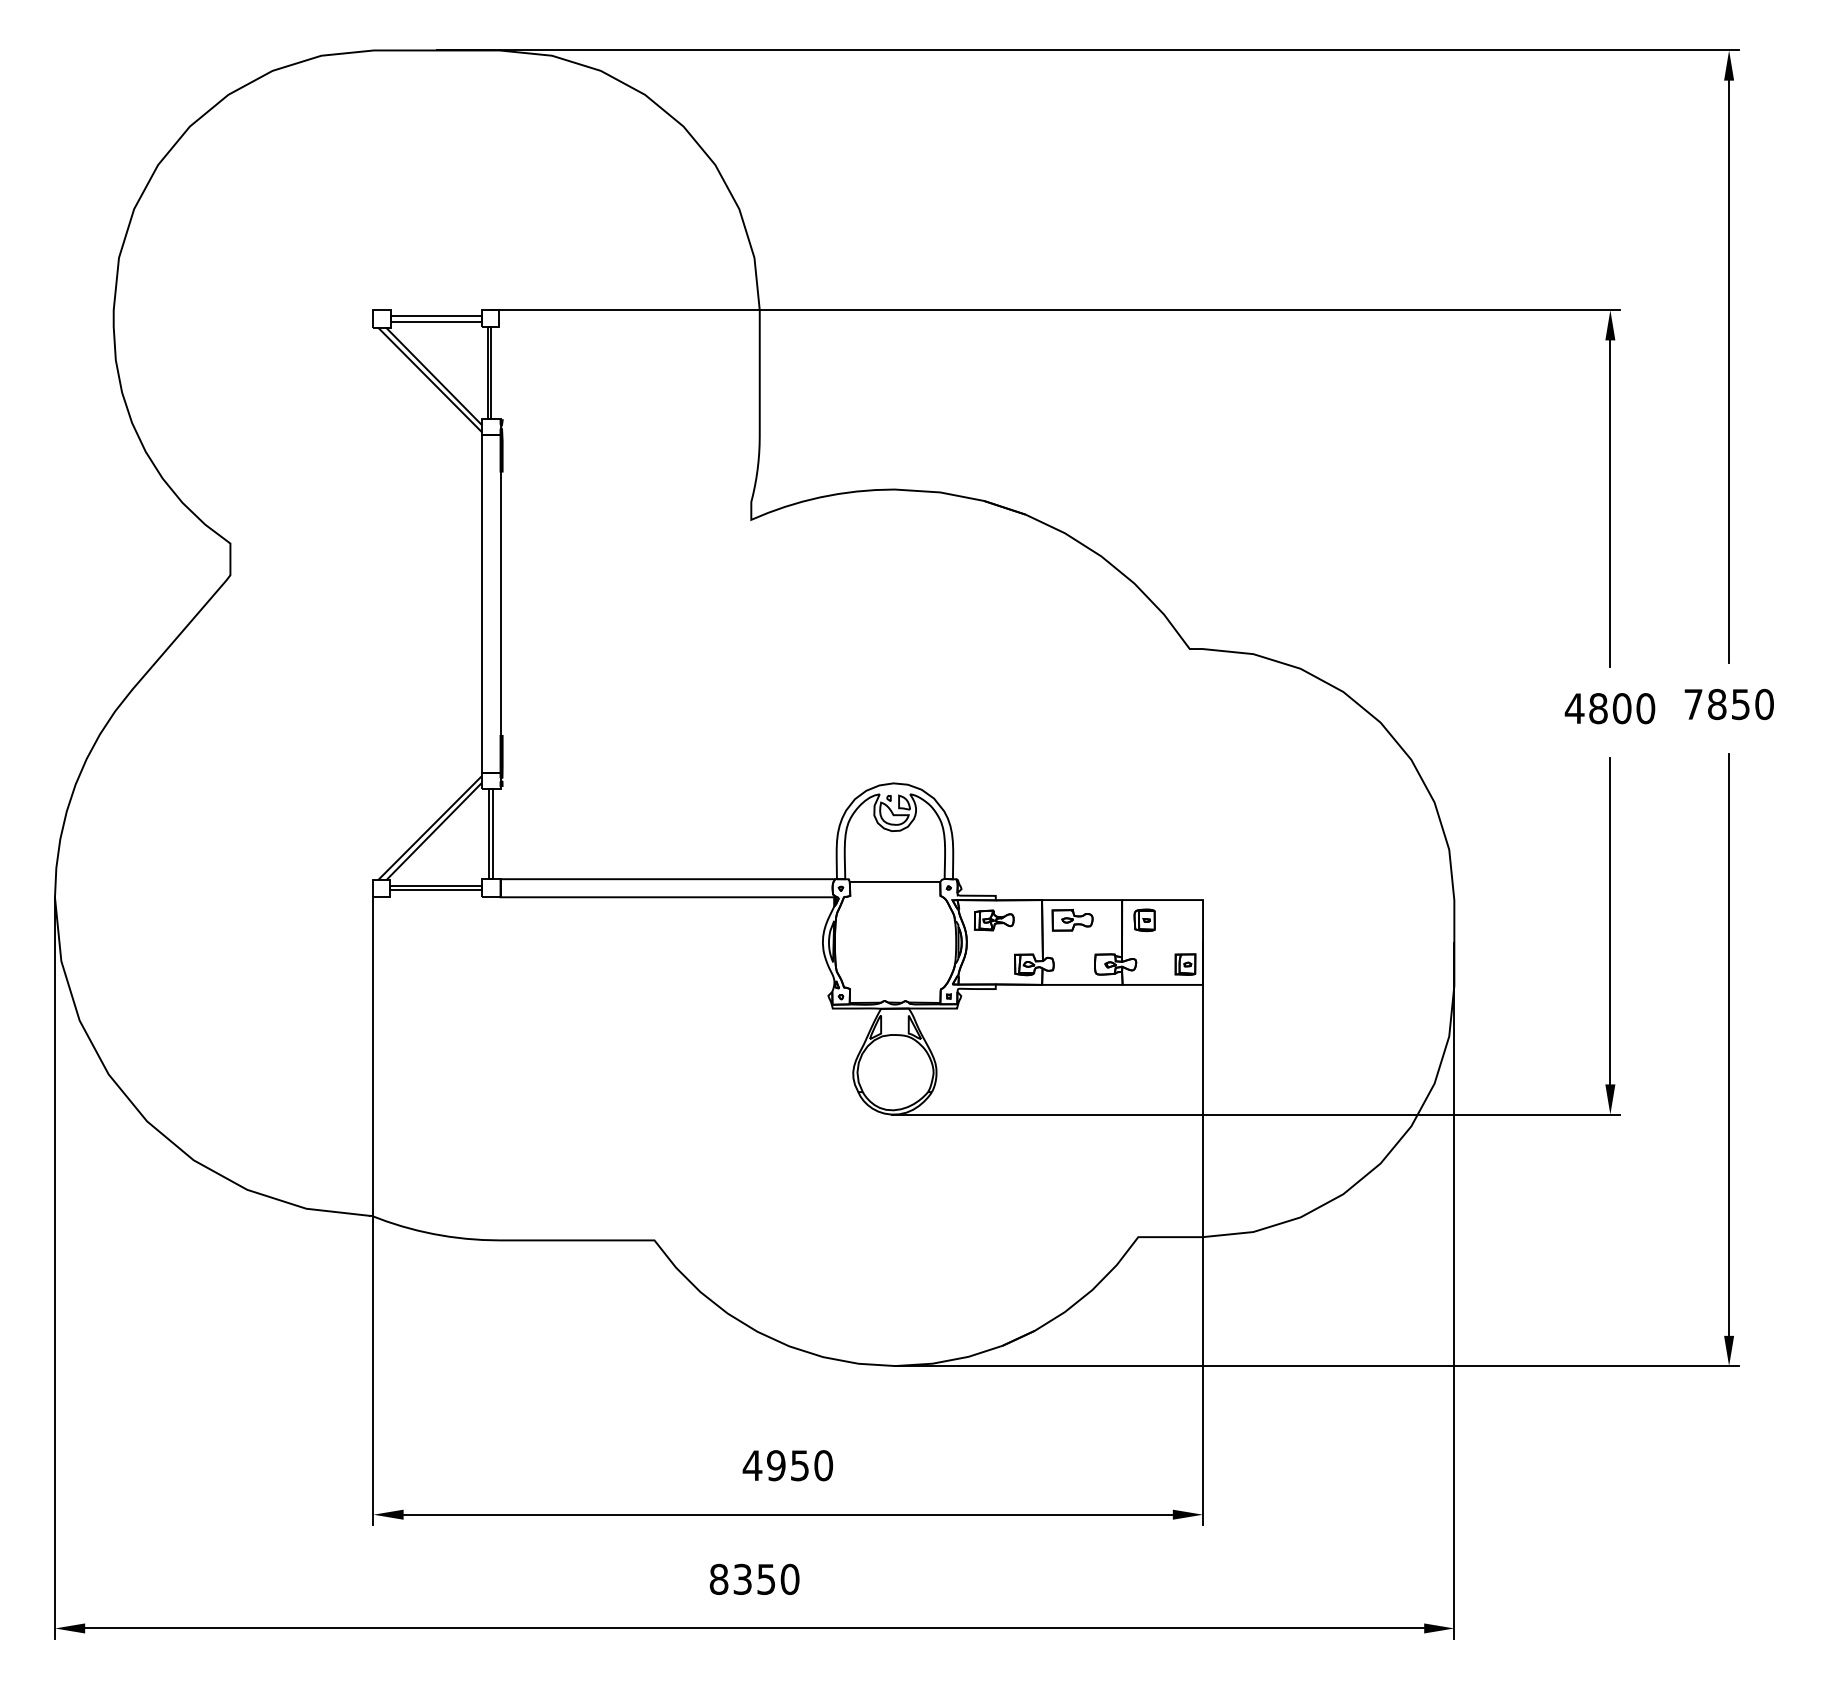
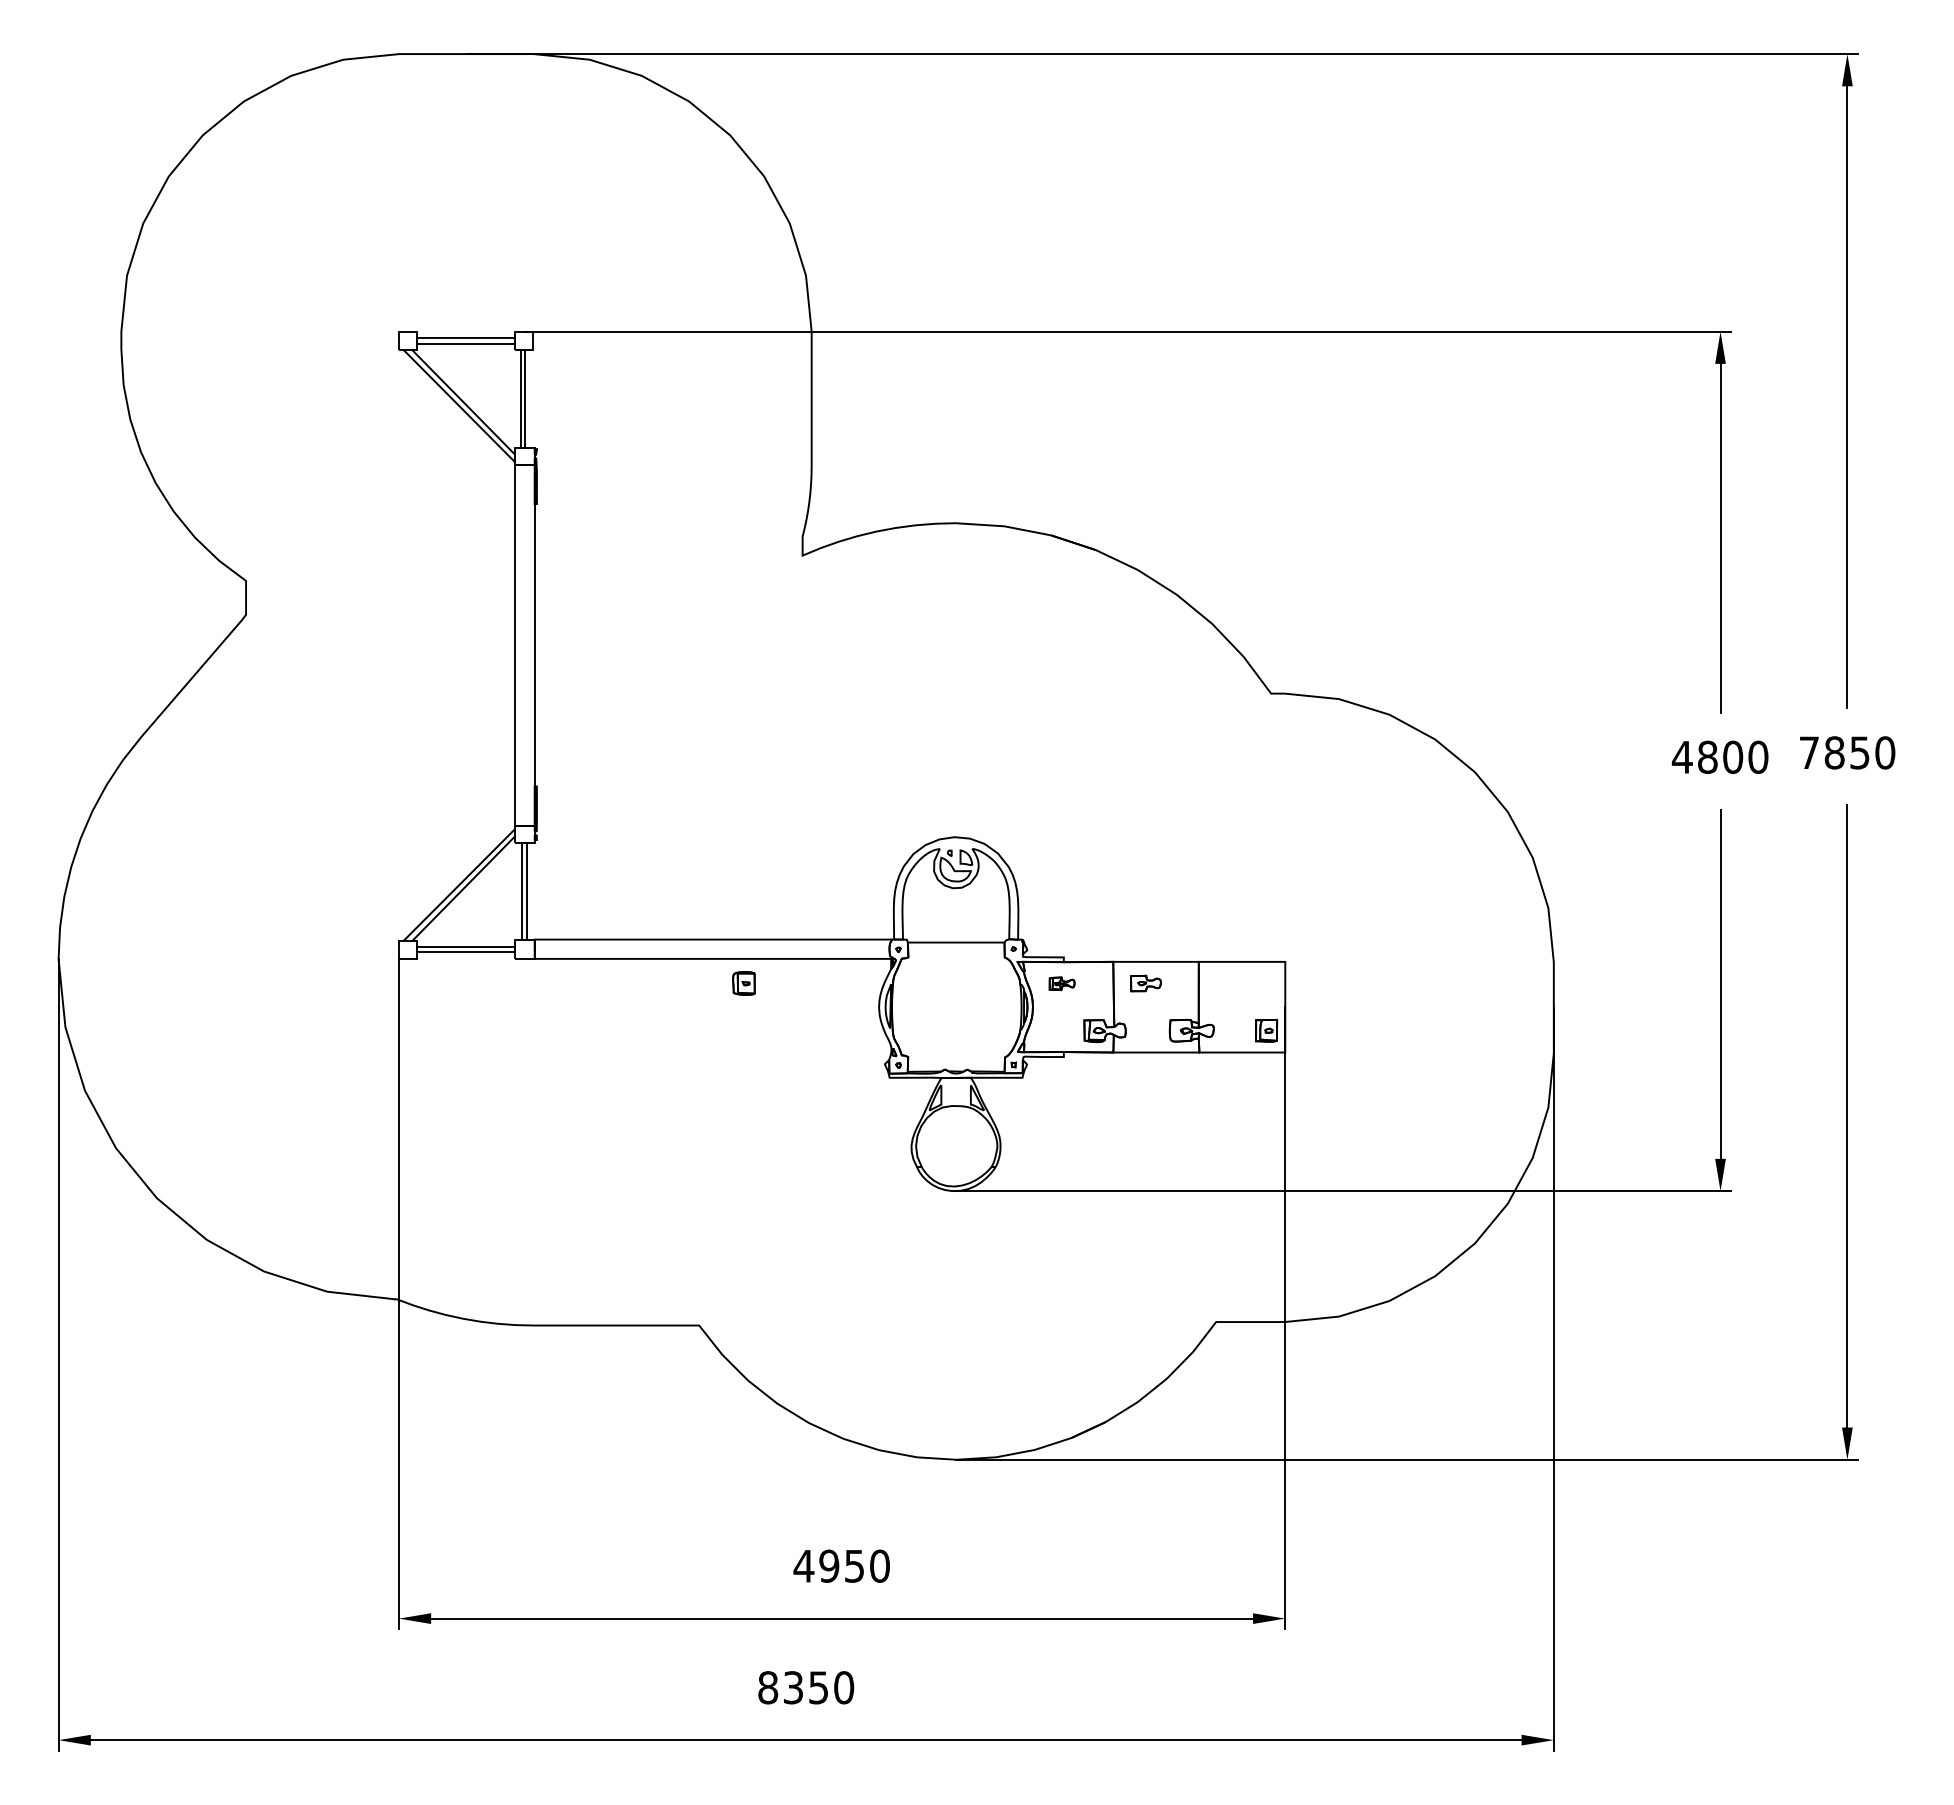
part: (993, 920) -> (1061, 983), size x0.6
part: (1072, 920) -> (1145, 983), size x0.7
part: (1144, 920) -> (743, 983), moved

